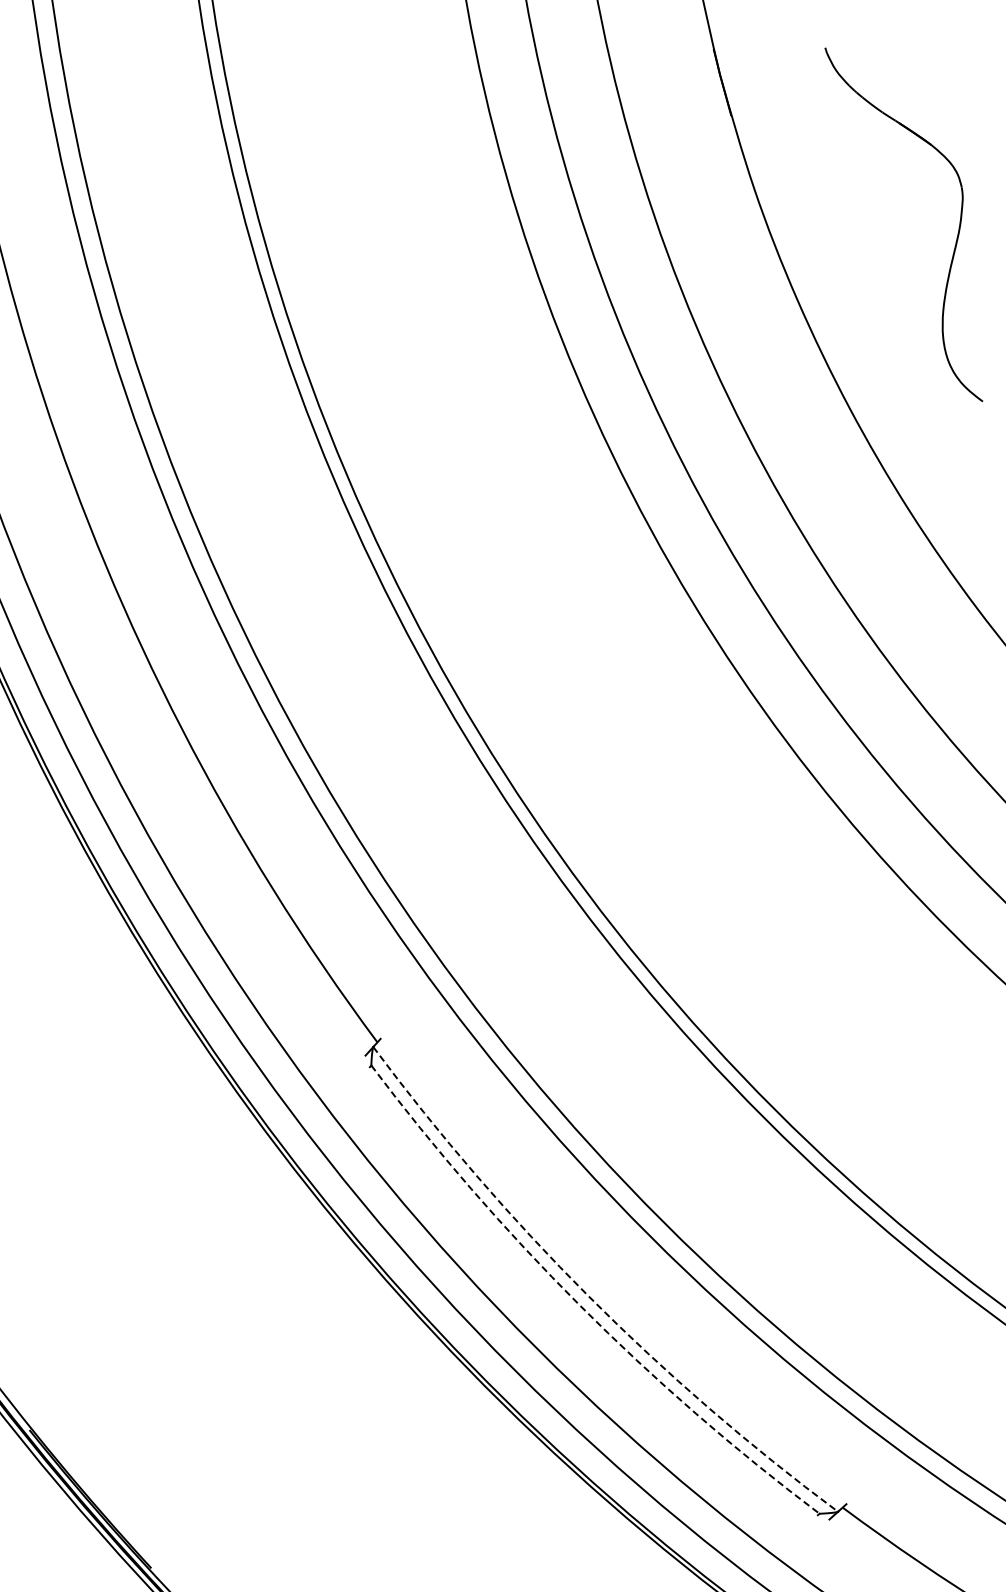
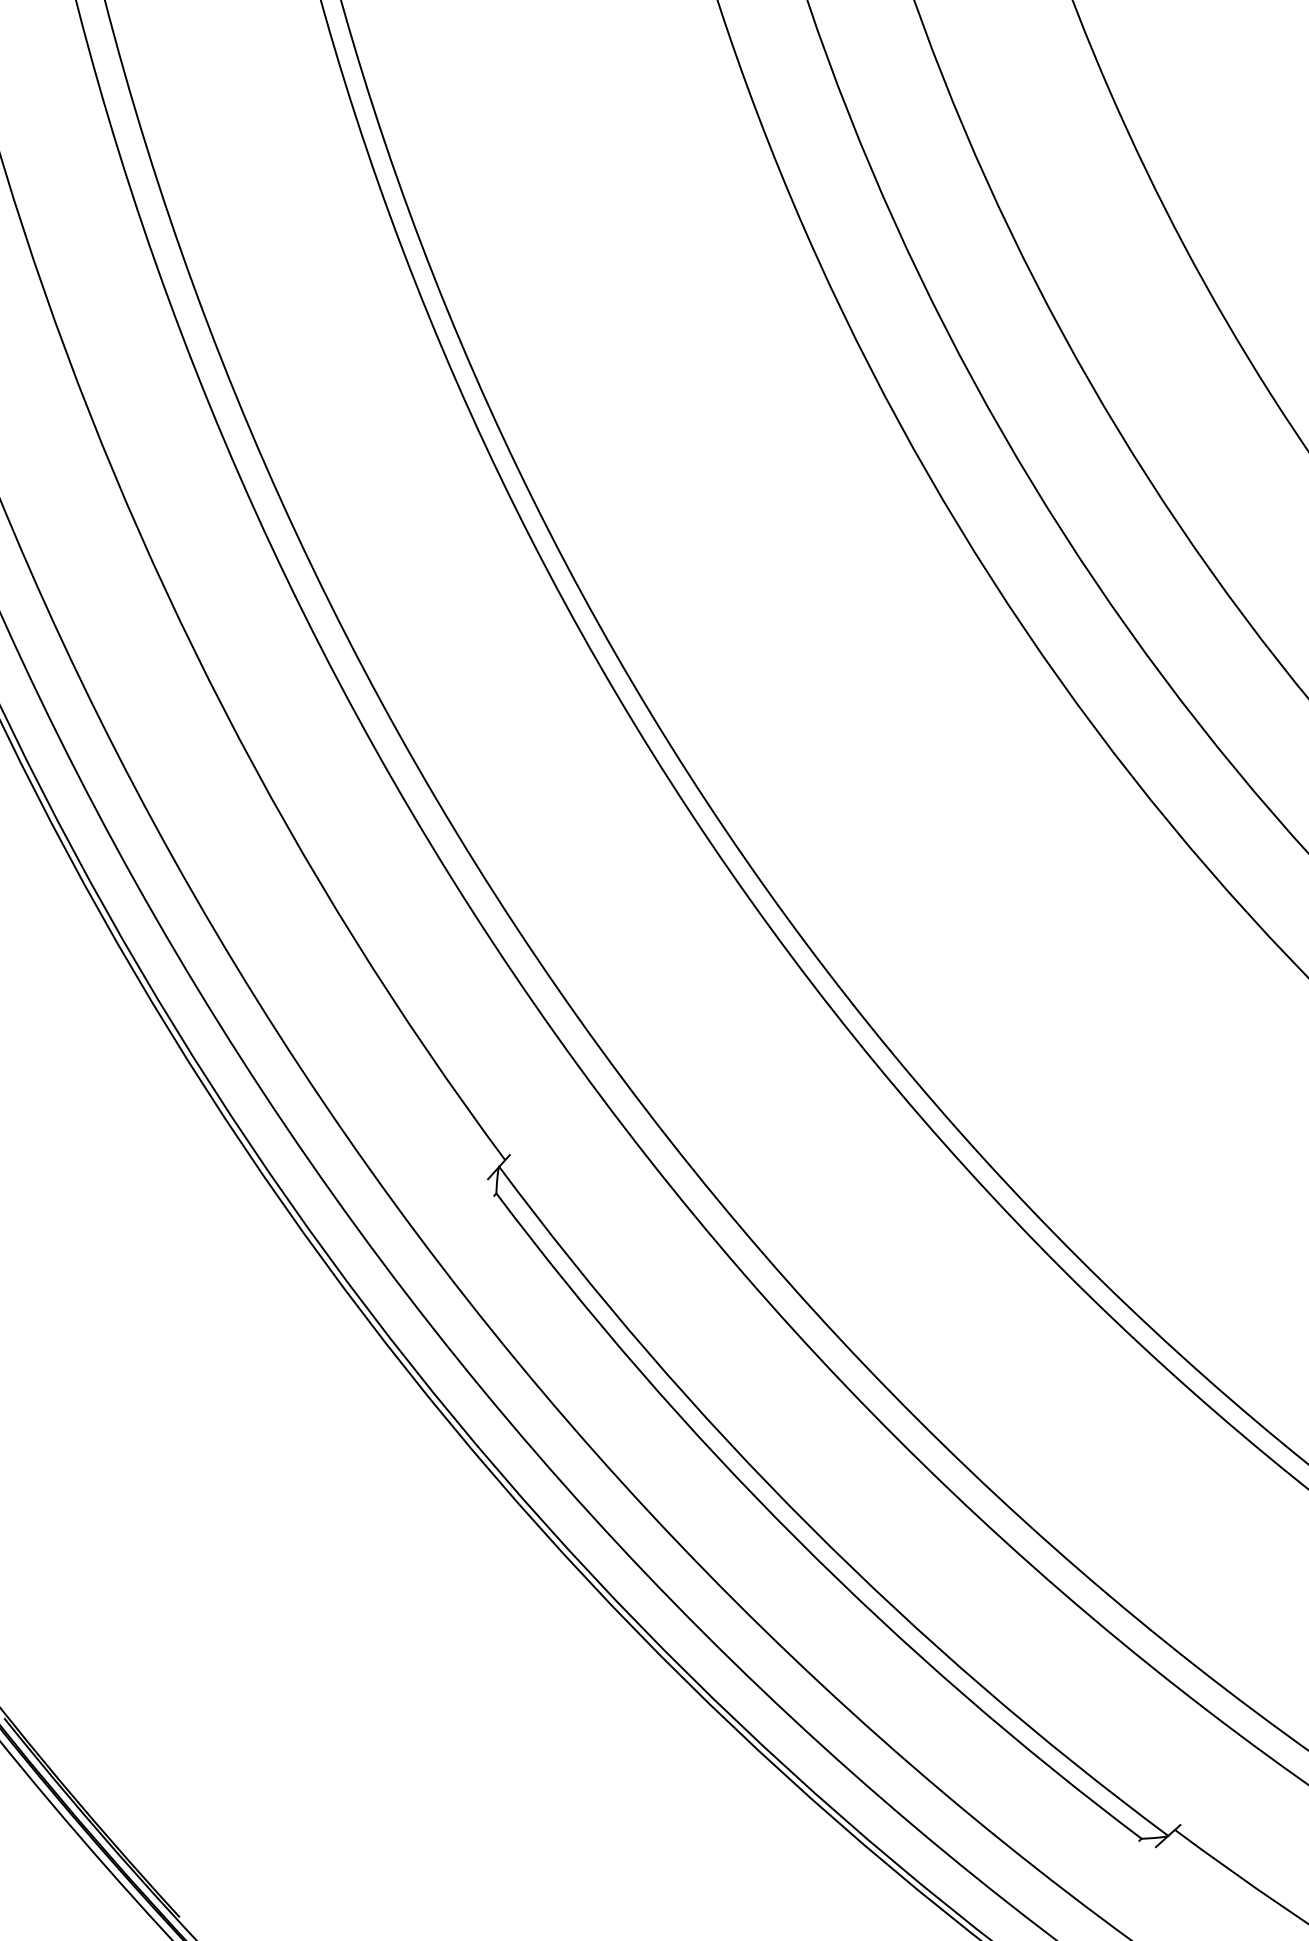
arc: (588, 1296) -> (809, 1525), dashed -> solid
arc: (579, 1305) -> (796, 1538), dashed -> solid

